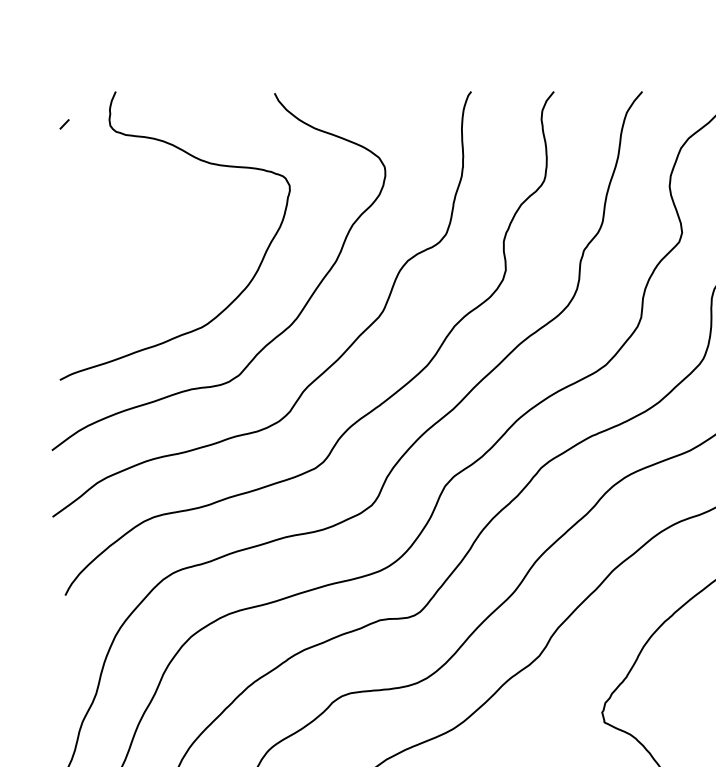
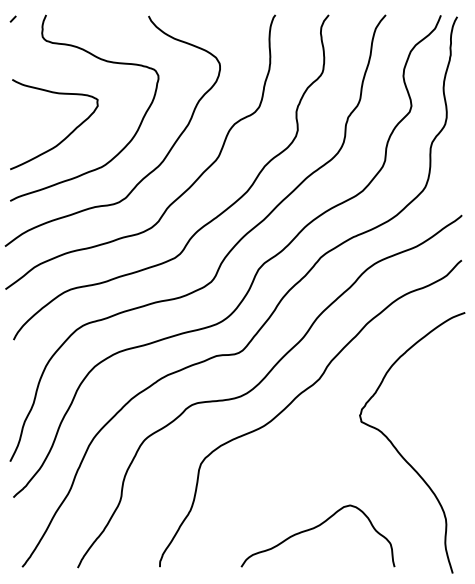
line: (63, 123) -> (12, 18), moved
curve: (147, 279) -> (66, 136), added

